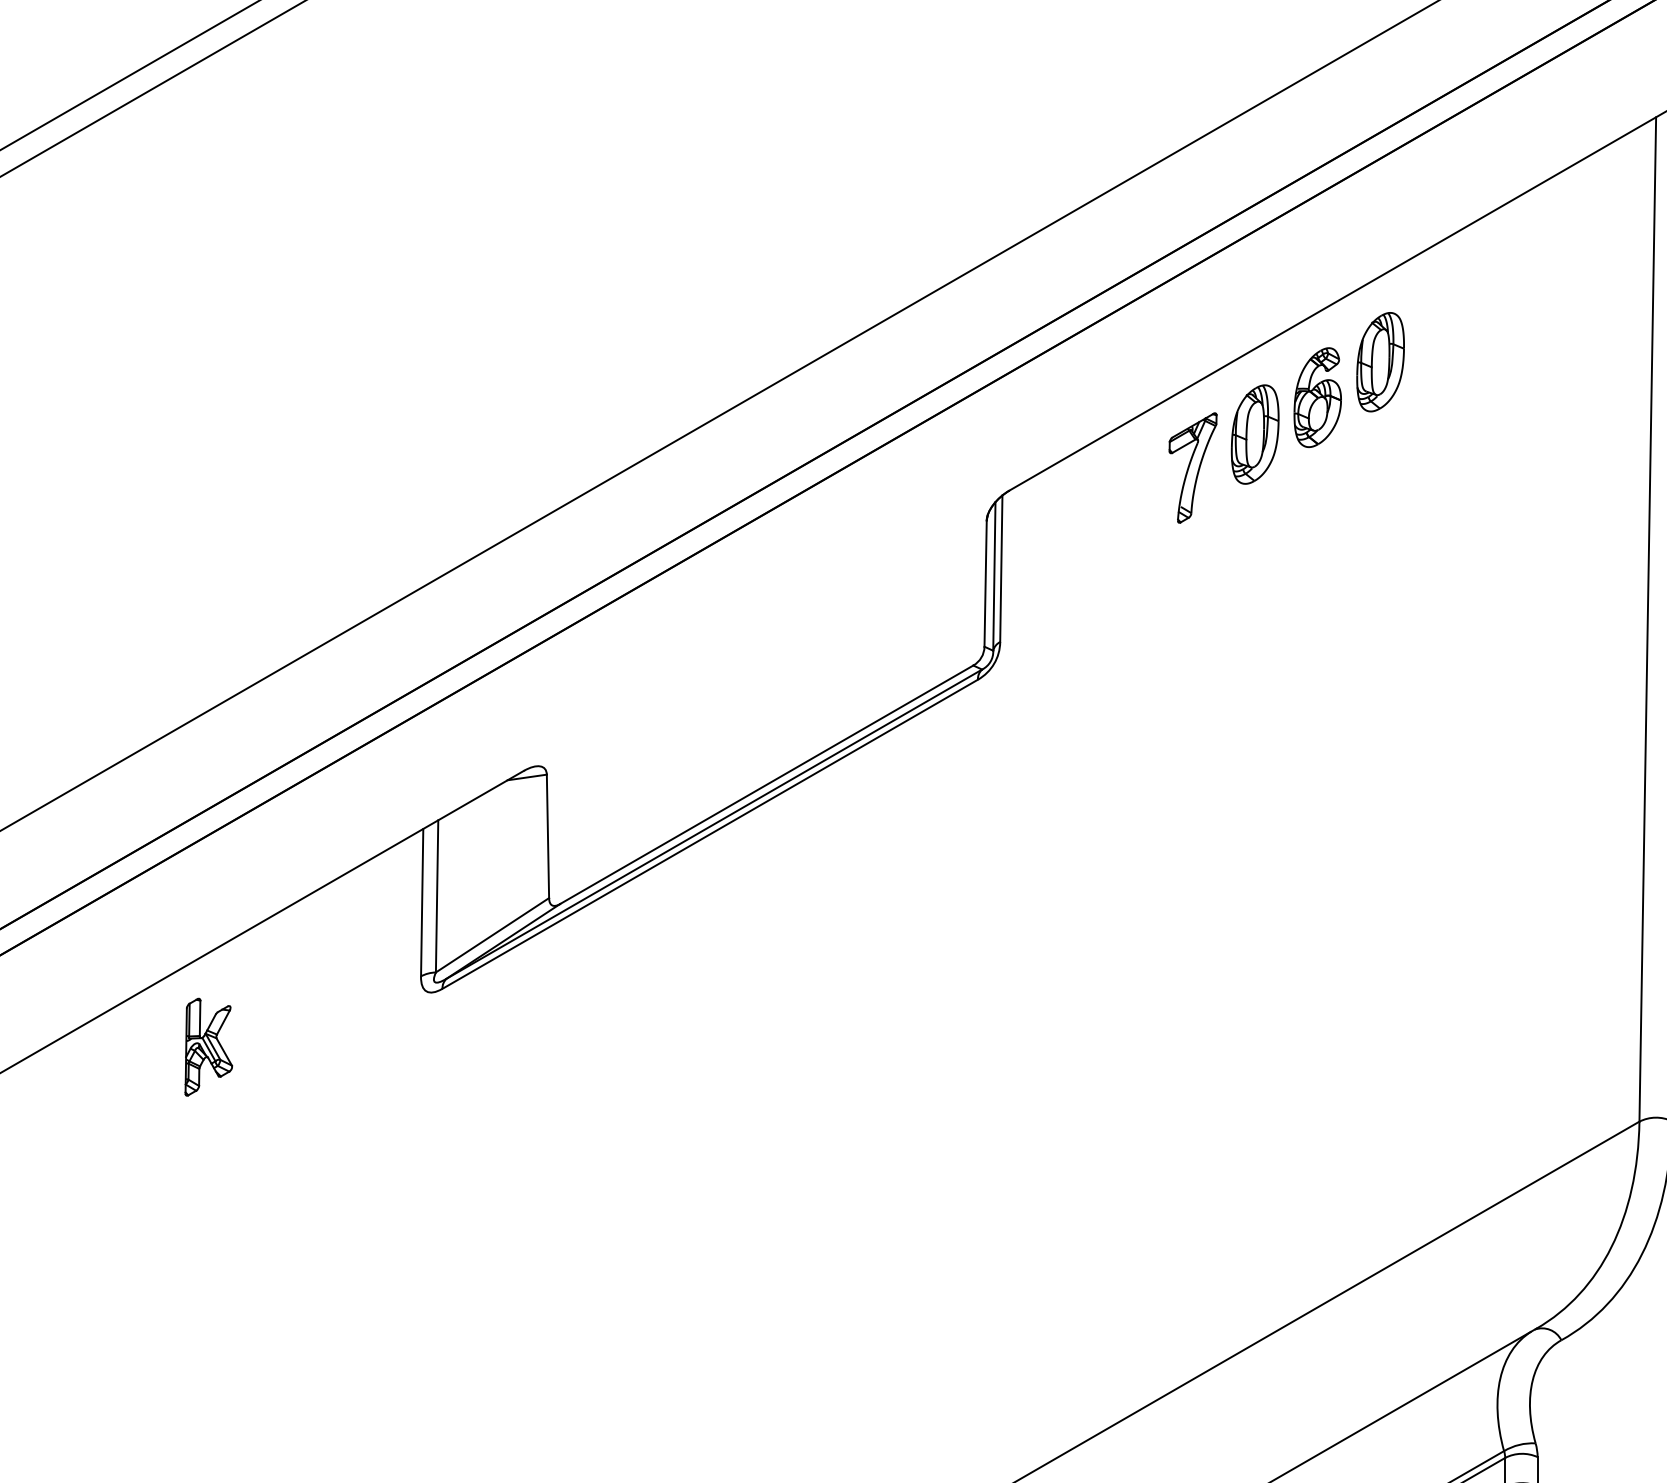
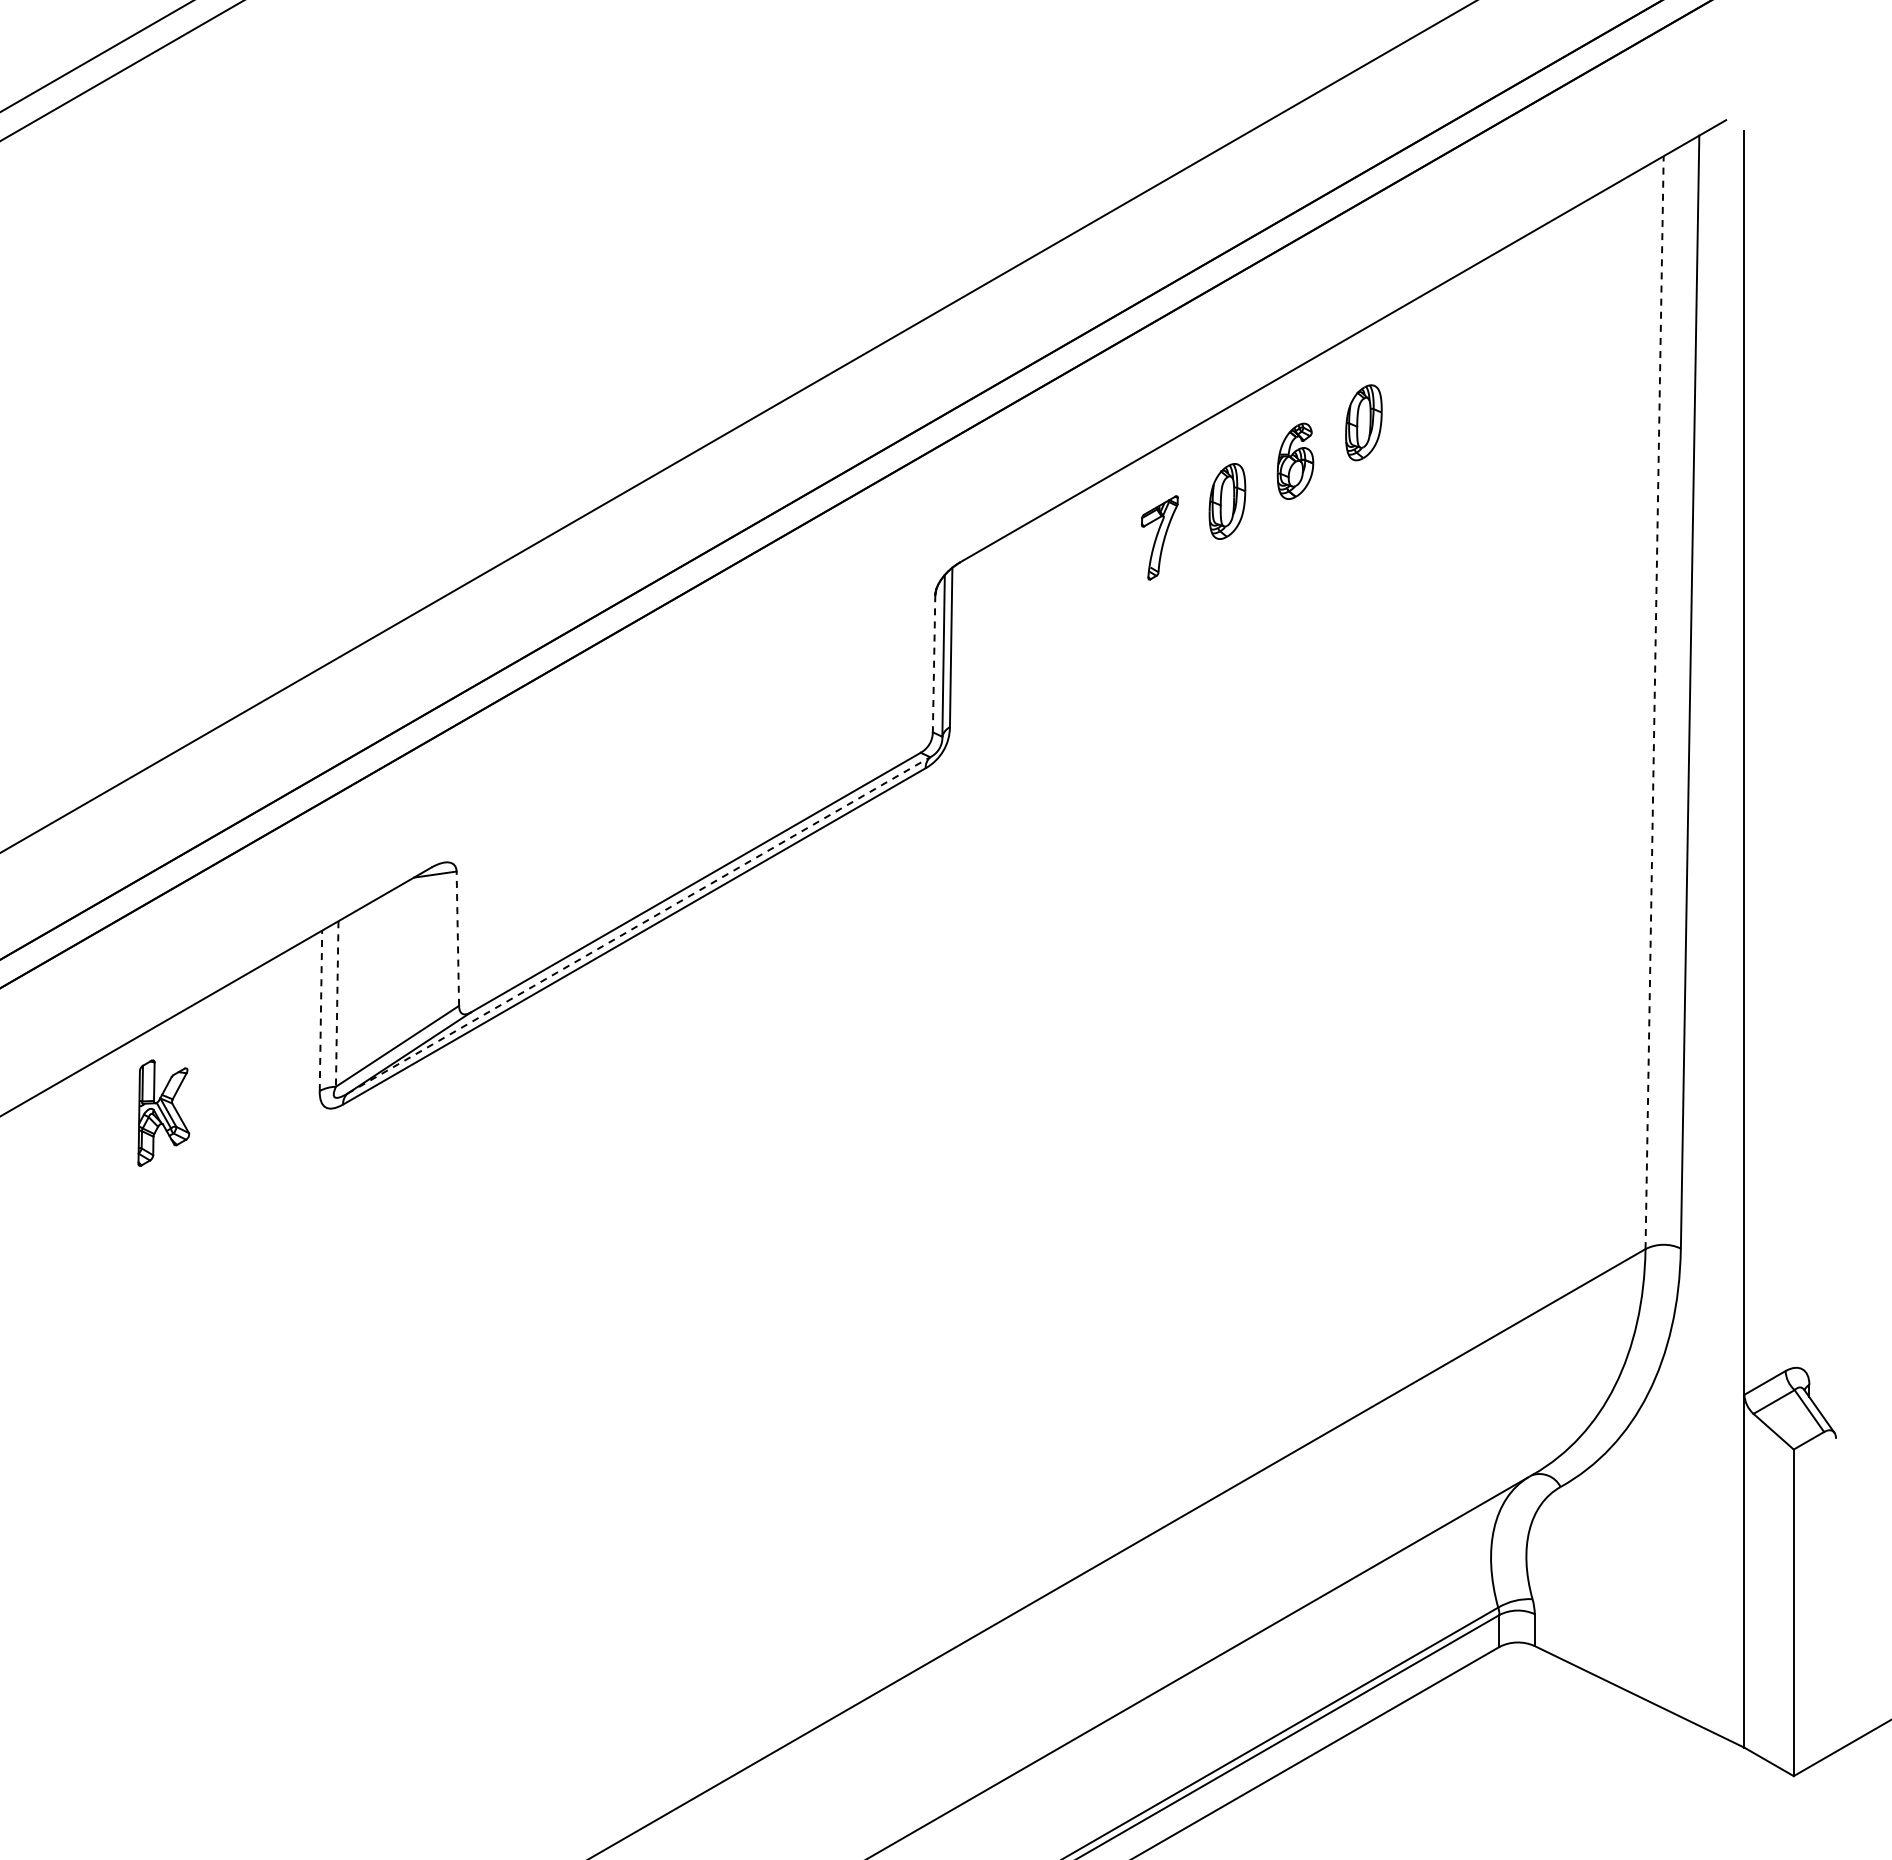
part: (1380, 361) -> (1363, 422), size x0.7
part: (1317, 397) -> (1295, 461), size x0.7
part: (1255, 434) -> (1227, 501), size x0.7
part: (1192, 467) -> (1159, 537), size x0.7
line: (986, 583) -> (934, 663), solid -> dashed
line: (1647, 619) -> (1654, 702), solid -> dashed
line: (714, 824) -> (639, 925), solid -> dashed
line: (547, 836) -> (457, 938), solid -> dashed
line: (437, 896) -> (337, 1004), solid -> dashed
line: (421, 902) -> (320, 1010), solid -> dashed
part: (208, 1046) -> (163, 1112), moved

